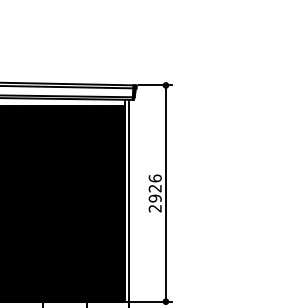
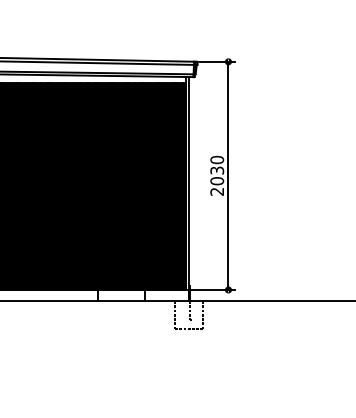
text: (155, 188) -> (217, 170), 2926 -> 2030

